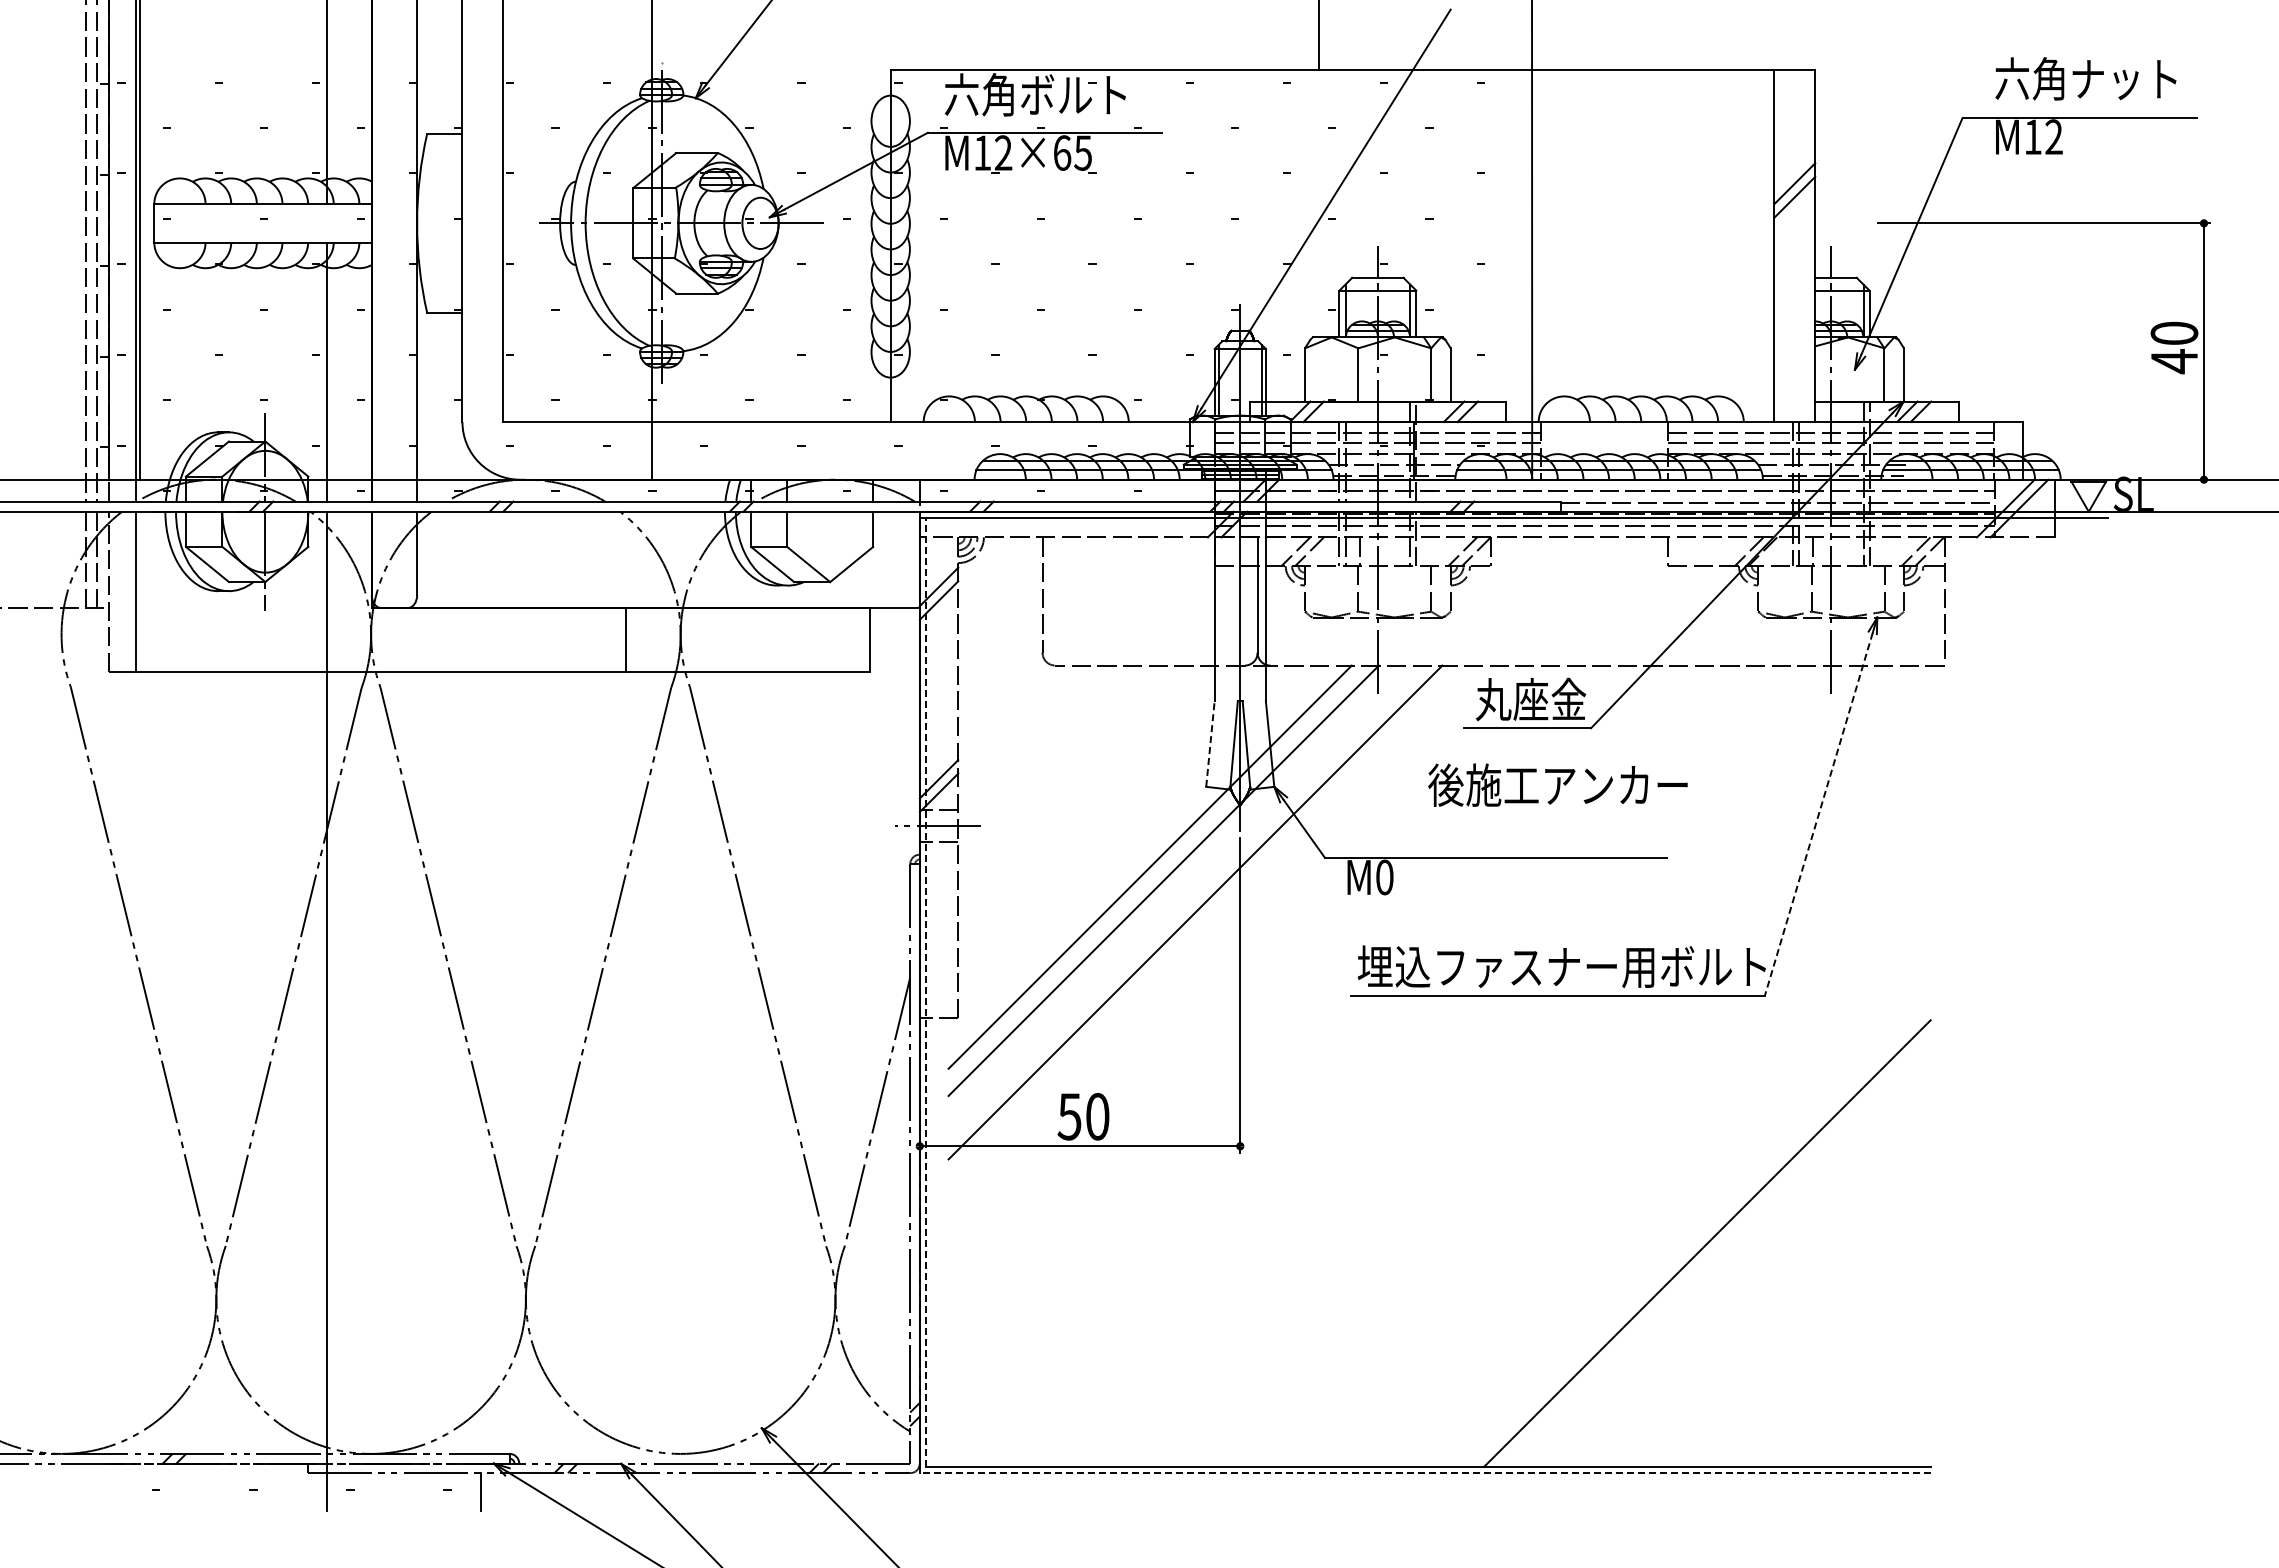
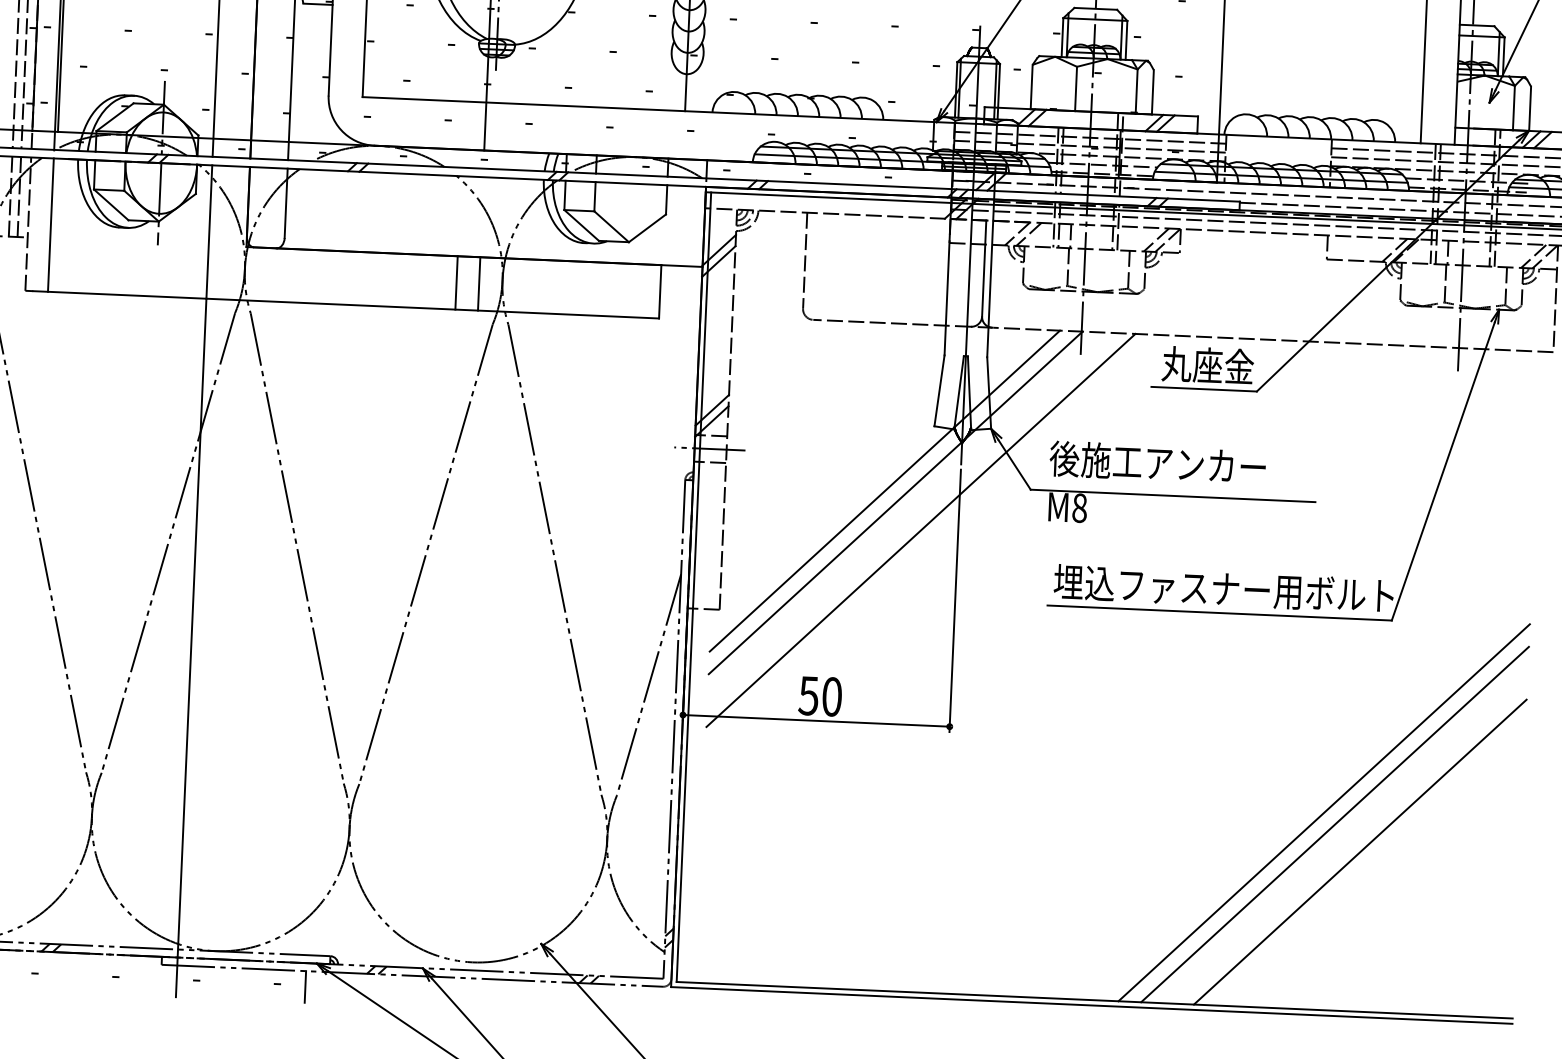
line: (652, 639) -> (478, 283), added
line: (1210, 744) -> (939, 391), dashed -> solid
text: (1557, 784) -> (1157, 462), moved
line: (1818, 814) -> (1443, 471), dashed -> solid
text: (1384, 877) -> (1079, 508), M0 -> M8
line: (926, 991) -> (694, 586), dashed -> solid
line: (1693, 1229) -> (1323, 812), added
line: (1738, 1274) -> (1359, 851), added
line: (1424, 1473) -> (1091, 1005), dashed -> solid

